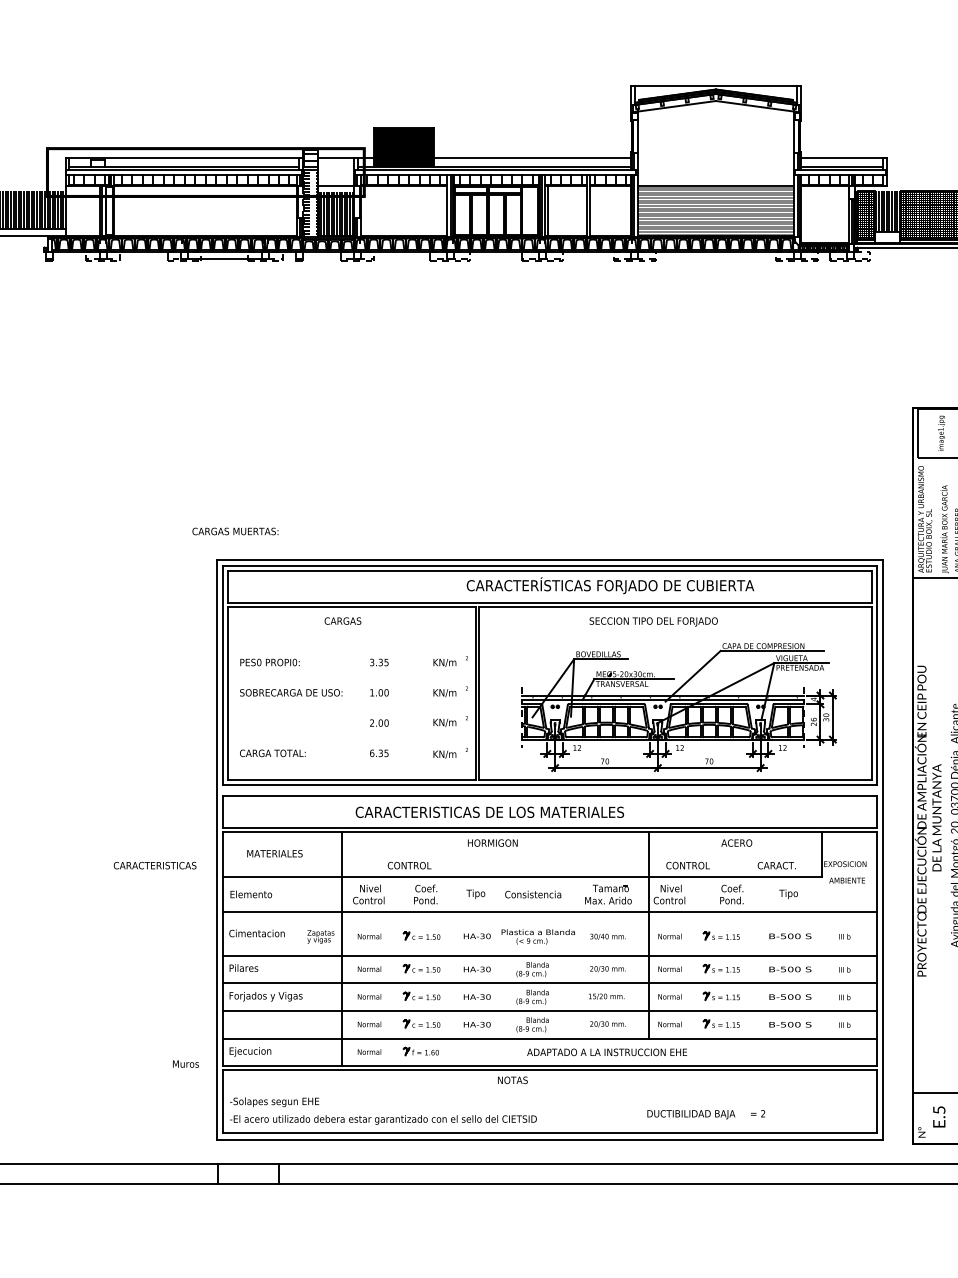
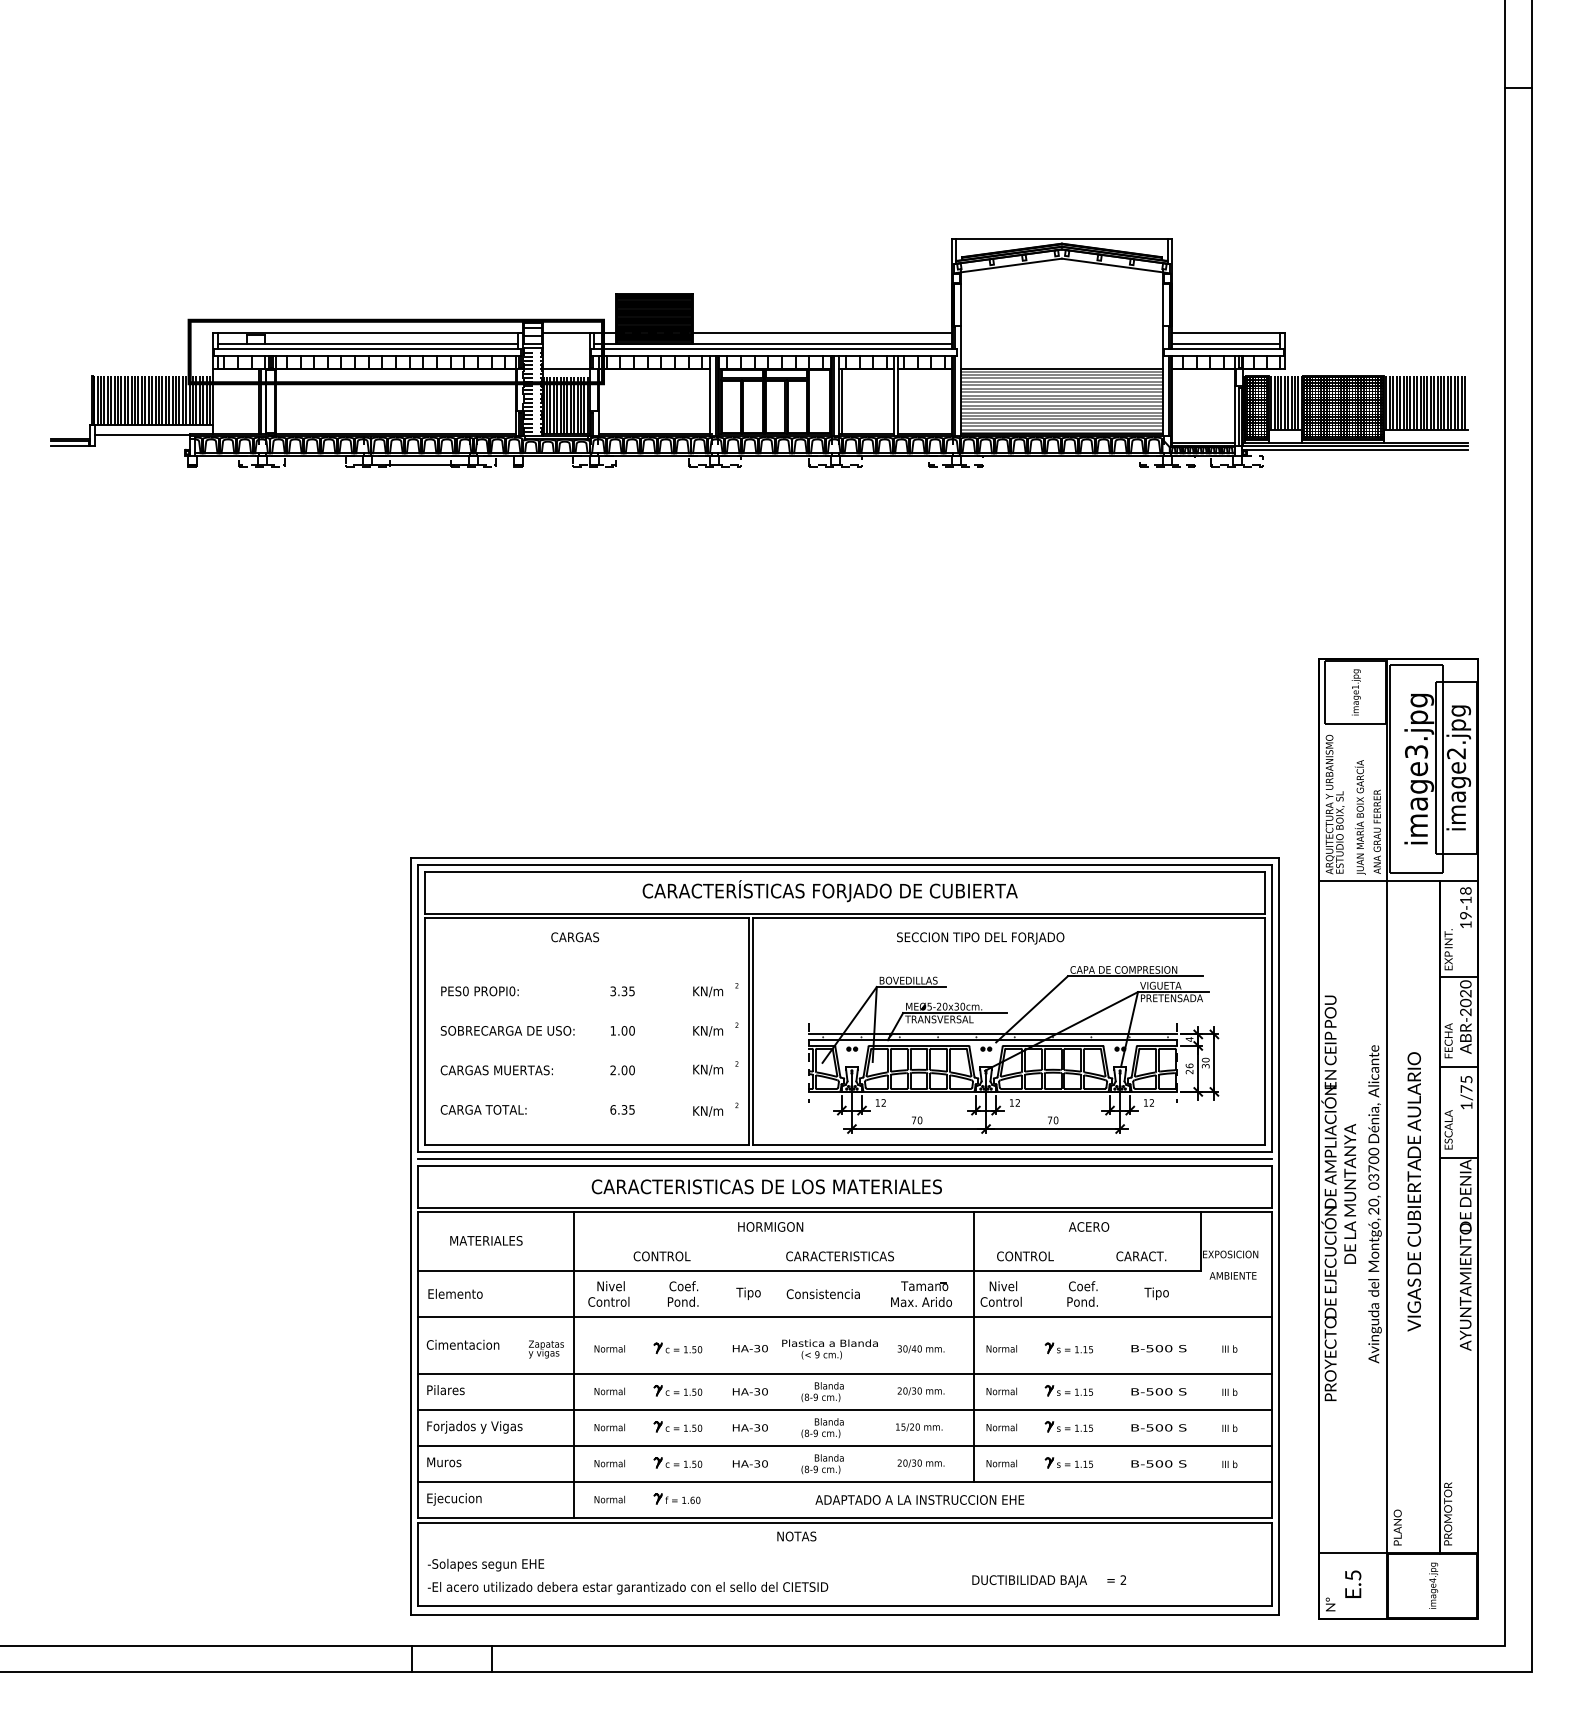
text: (235, 531) -> (496, 1070), moved
text: (609, 586) -> (829, 891), moved
line: (550, 790) -> (845, 1158), added
text: (154, 865) -> (839, 1256), moved
text: (186, 1064) -> (444, 1462), moved

